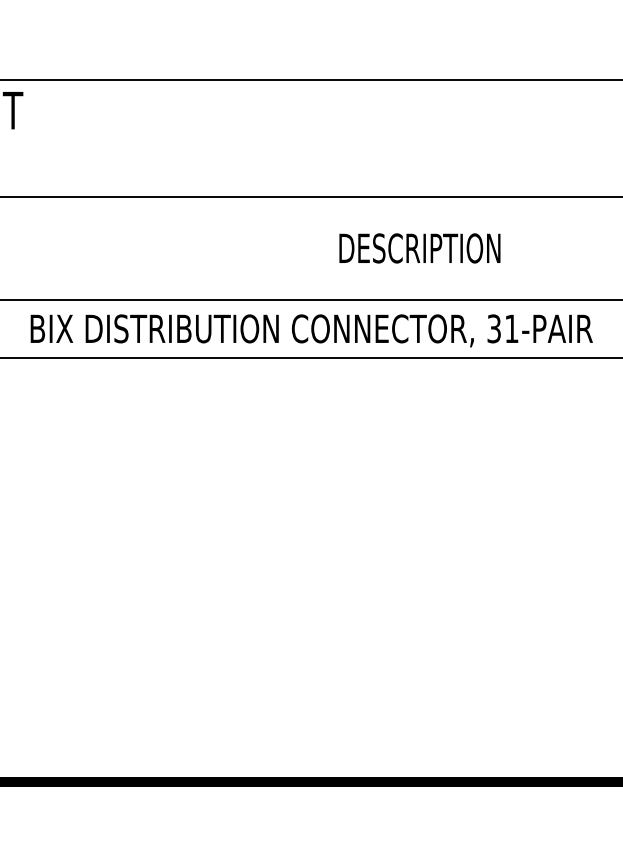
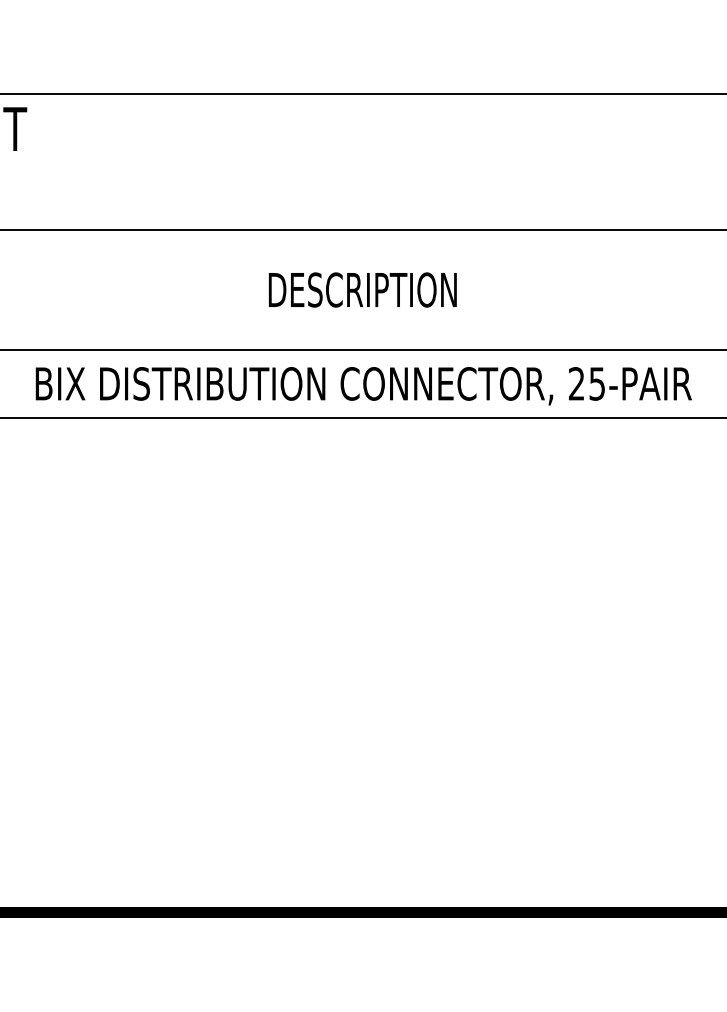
text: (419, 248) -> (362, 290), moved
text: (502, 328) -> (586, 383), 31-PAIR -> 25-PAIR

